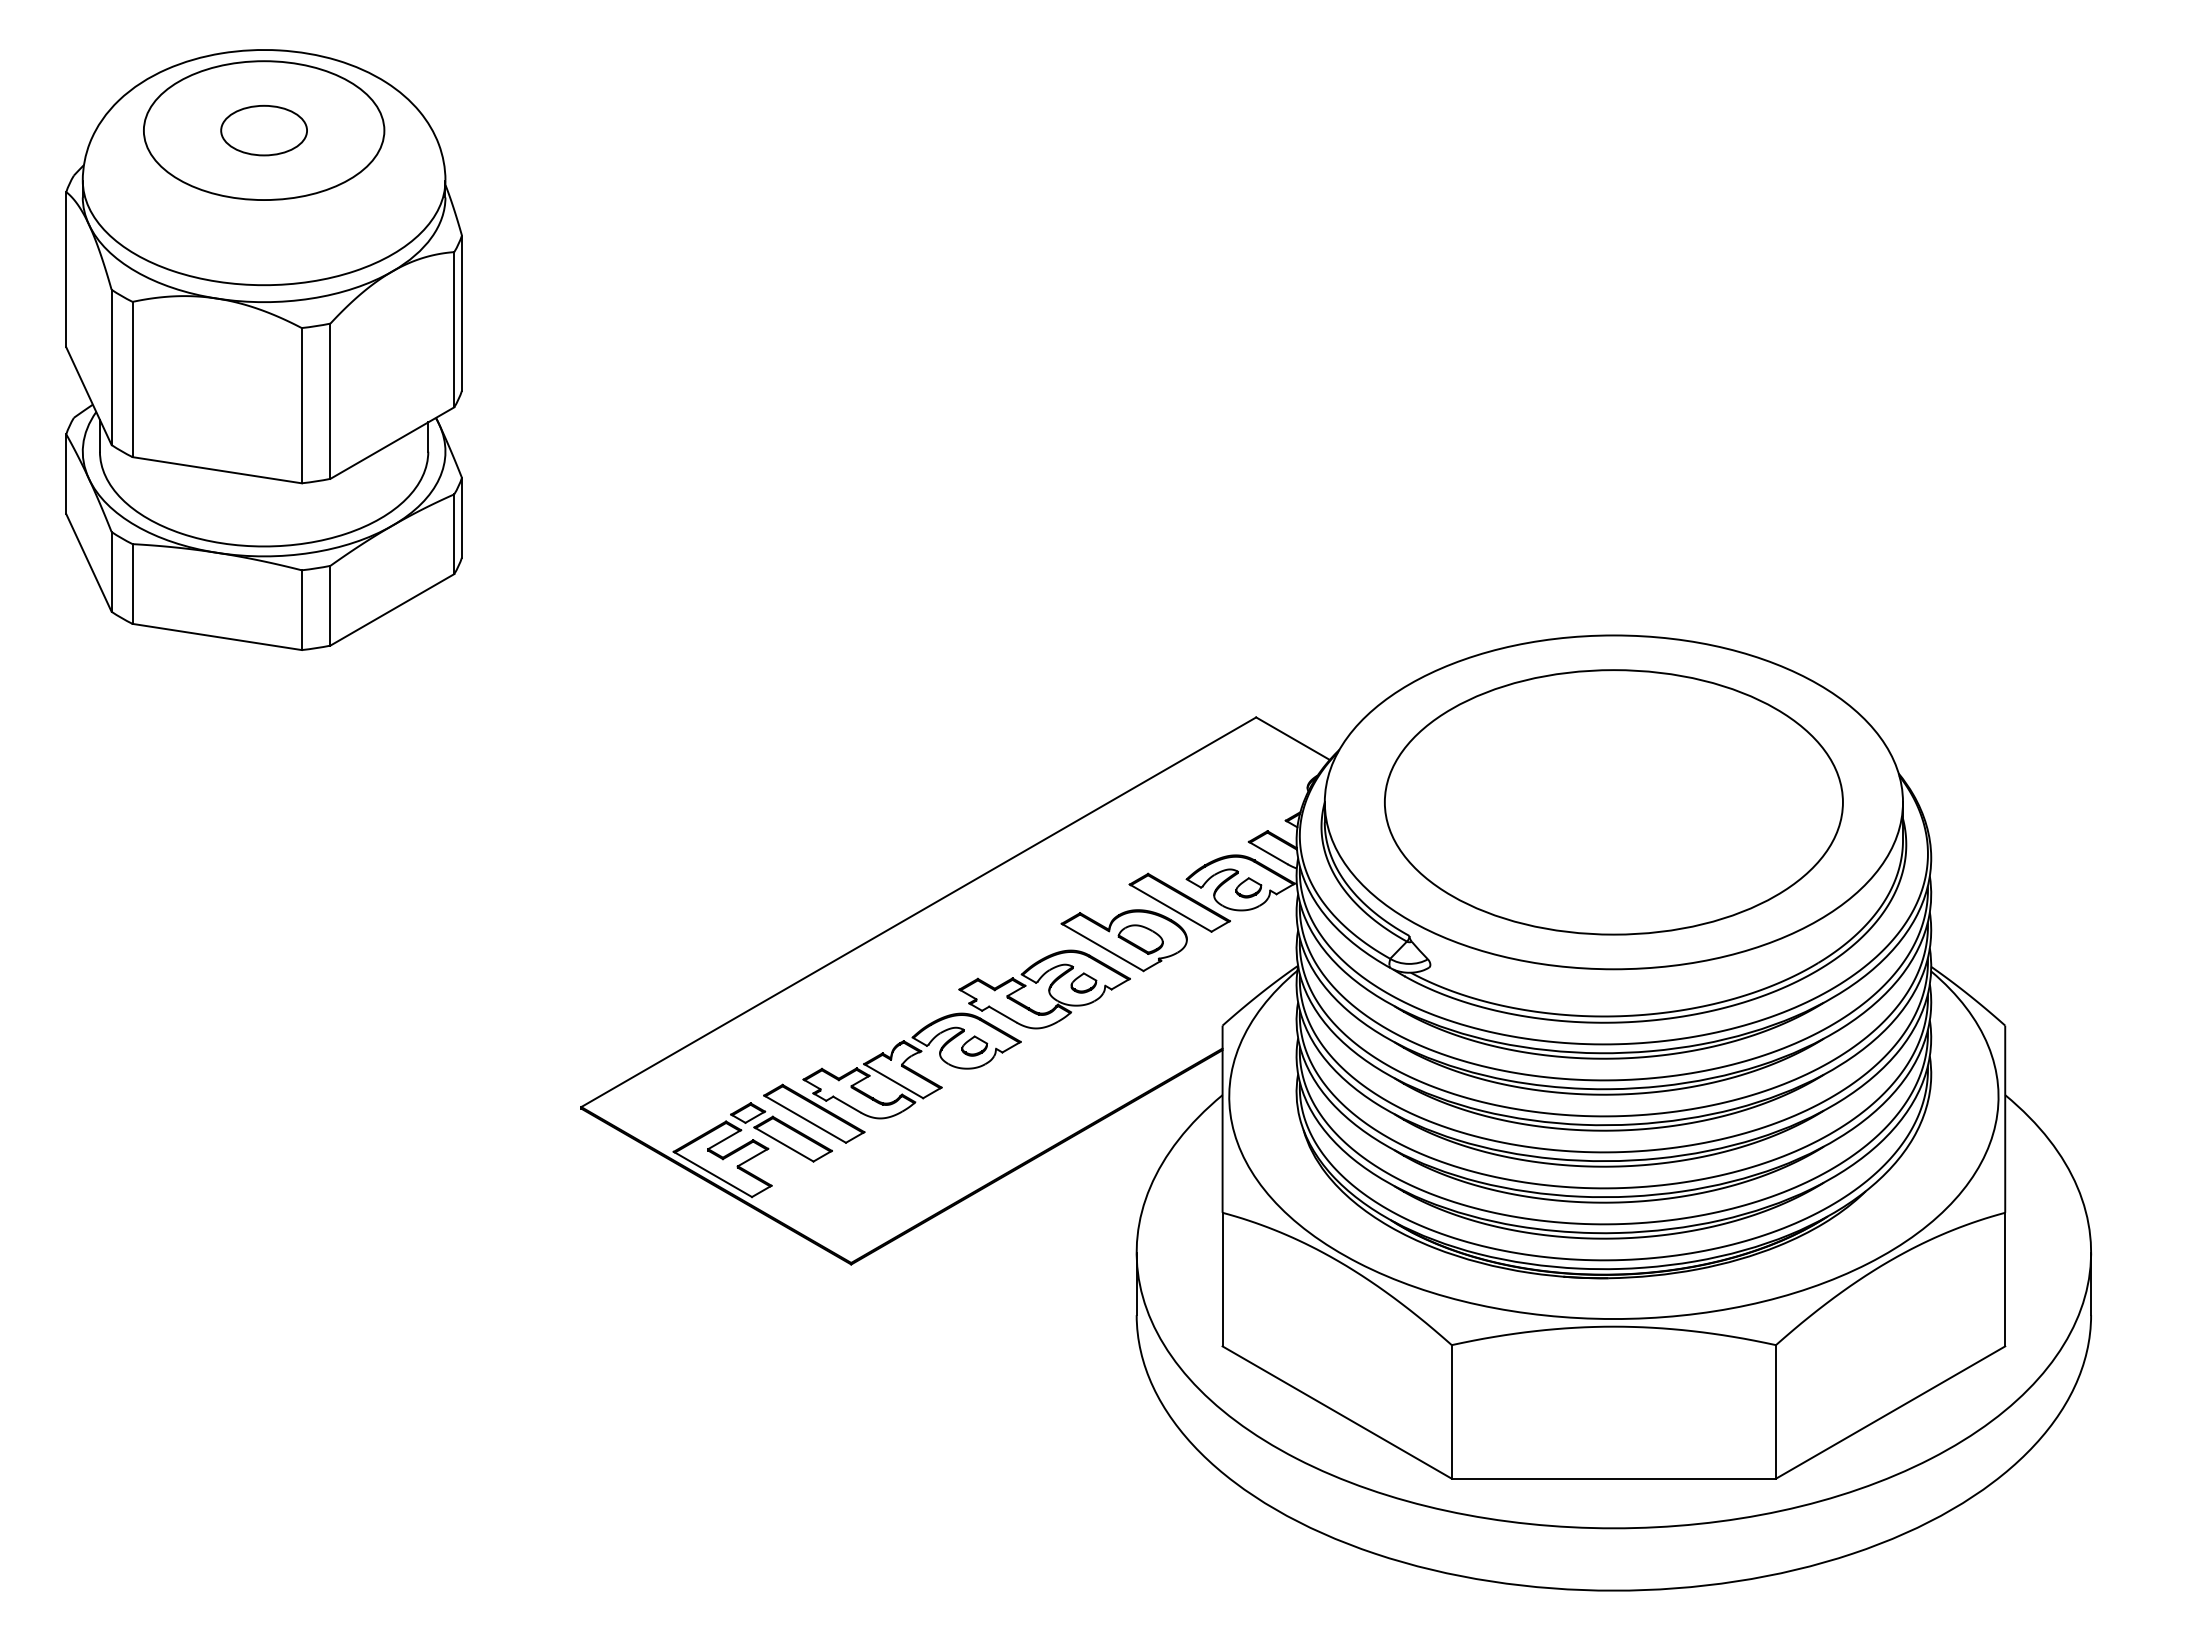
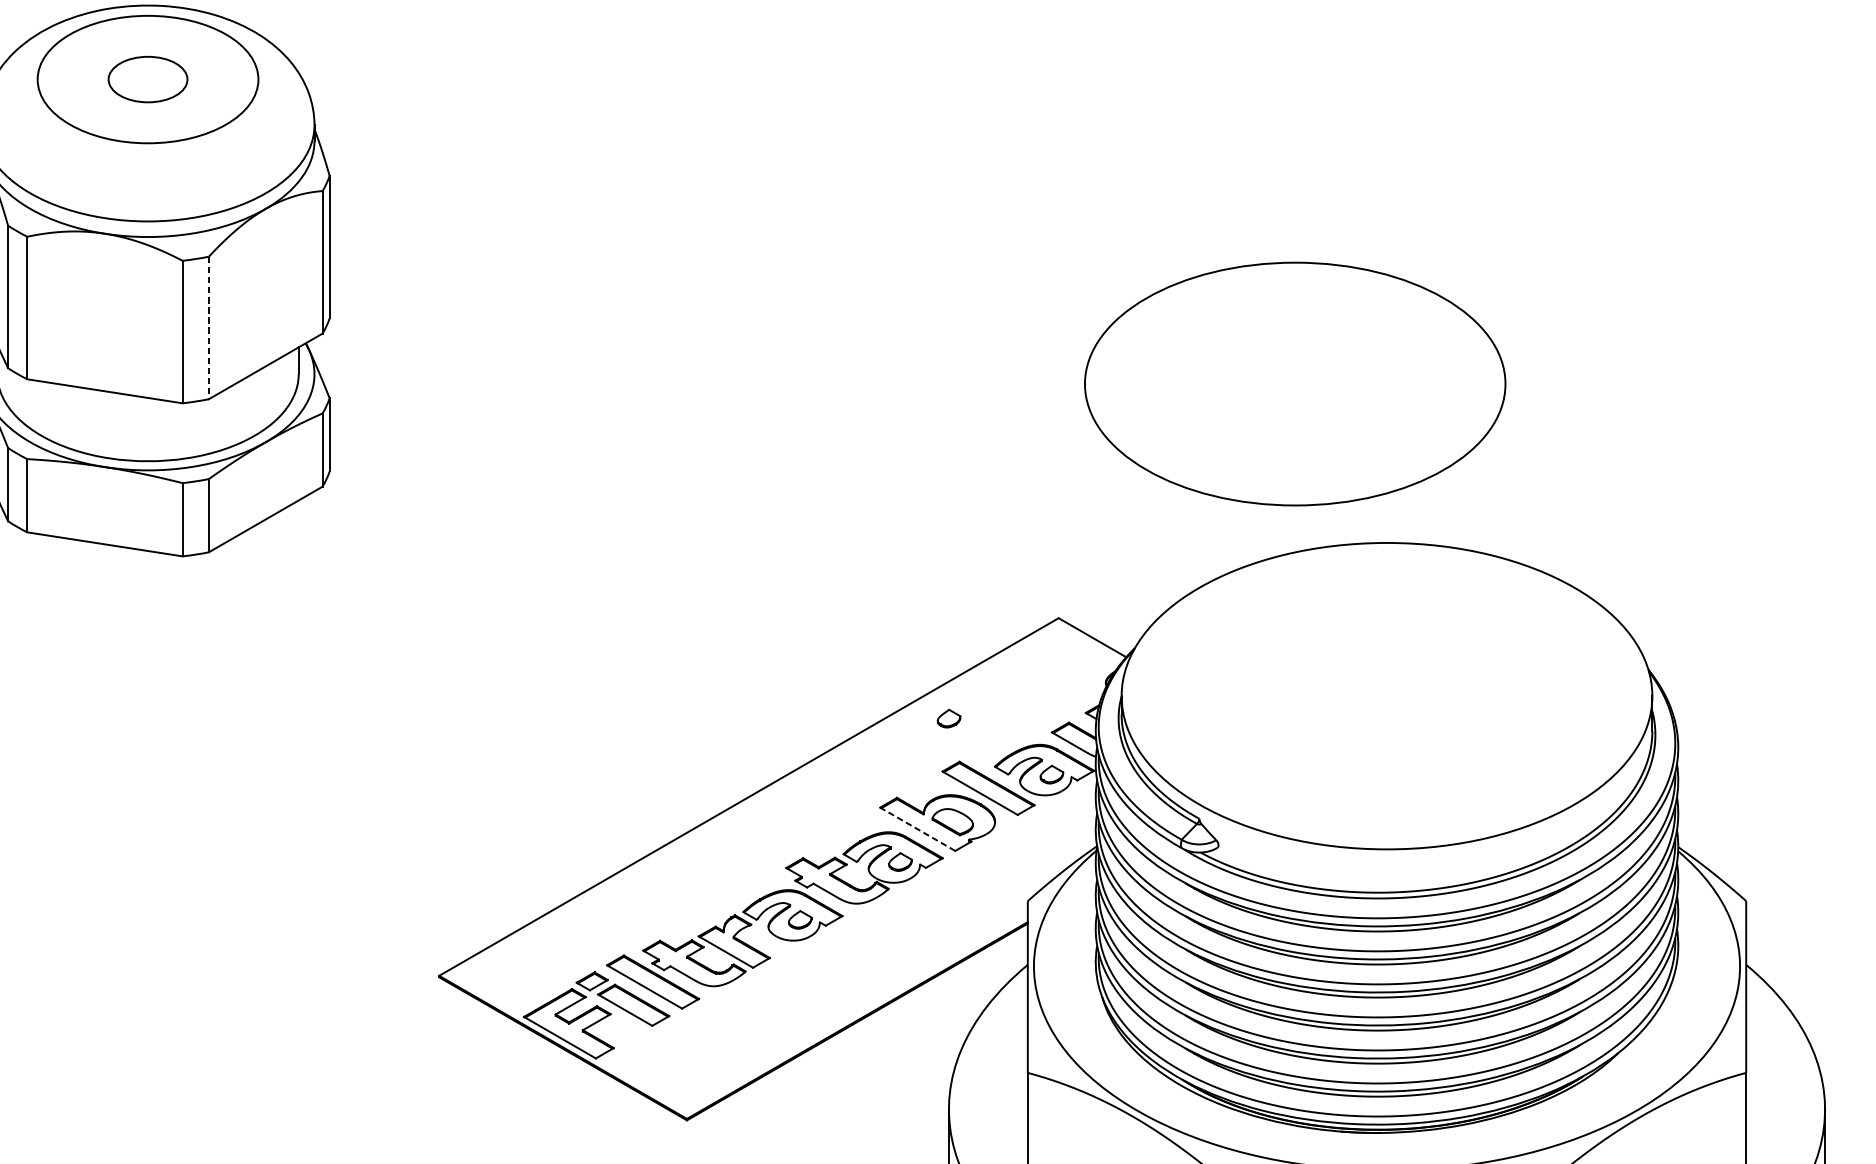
line: (330, 401) -> (208, 328), solid -> dashed
part: (1613, 802) -> (1294, 384), moved
part: (1136, 826) -> (948, 718), added
line: (1102, 947) -> (917, 829), solid -> dashed

